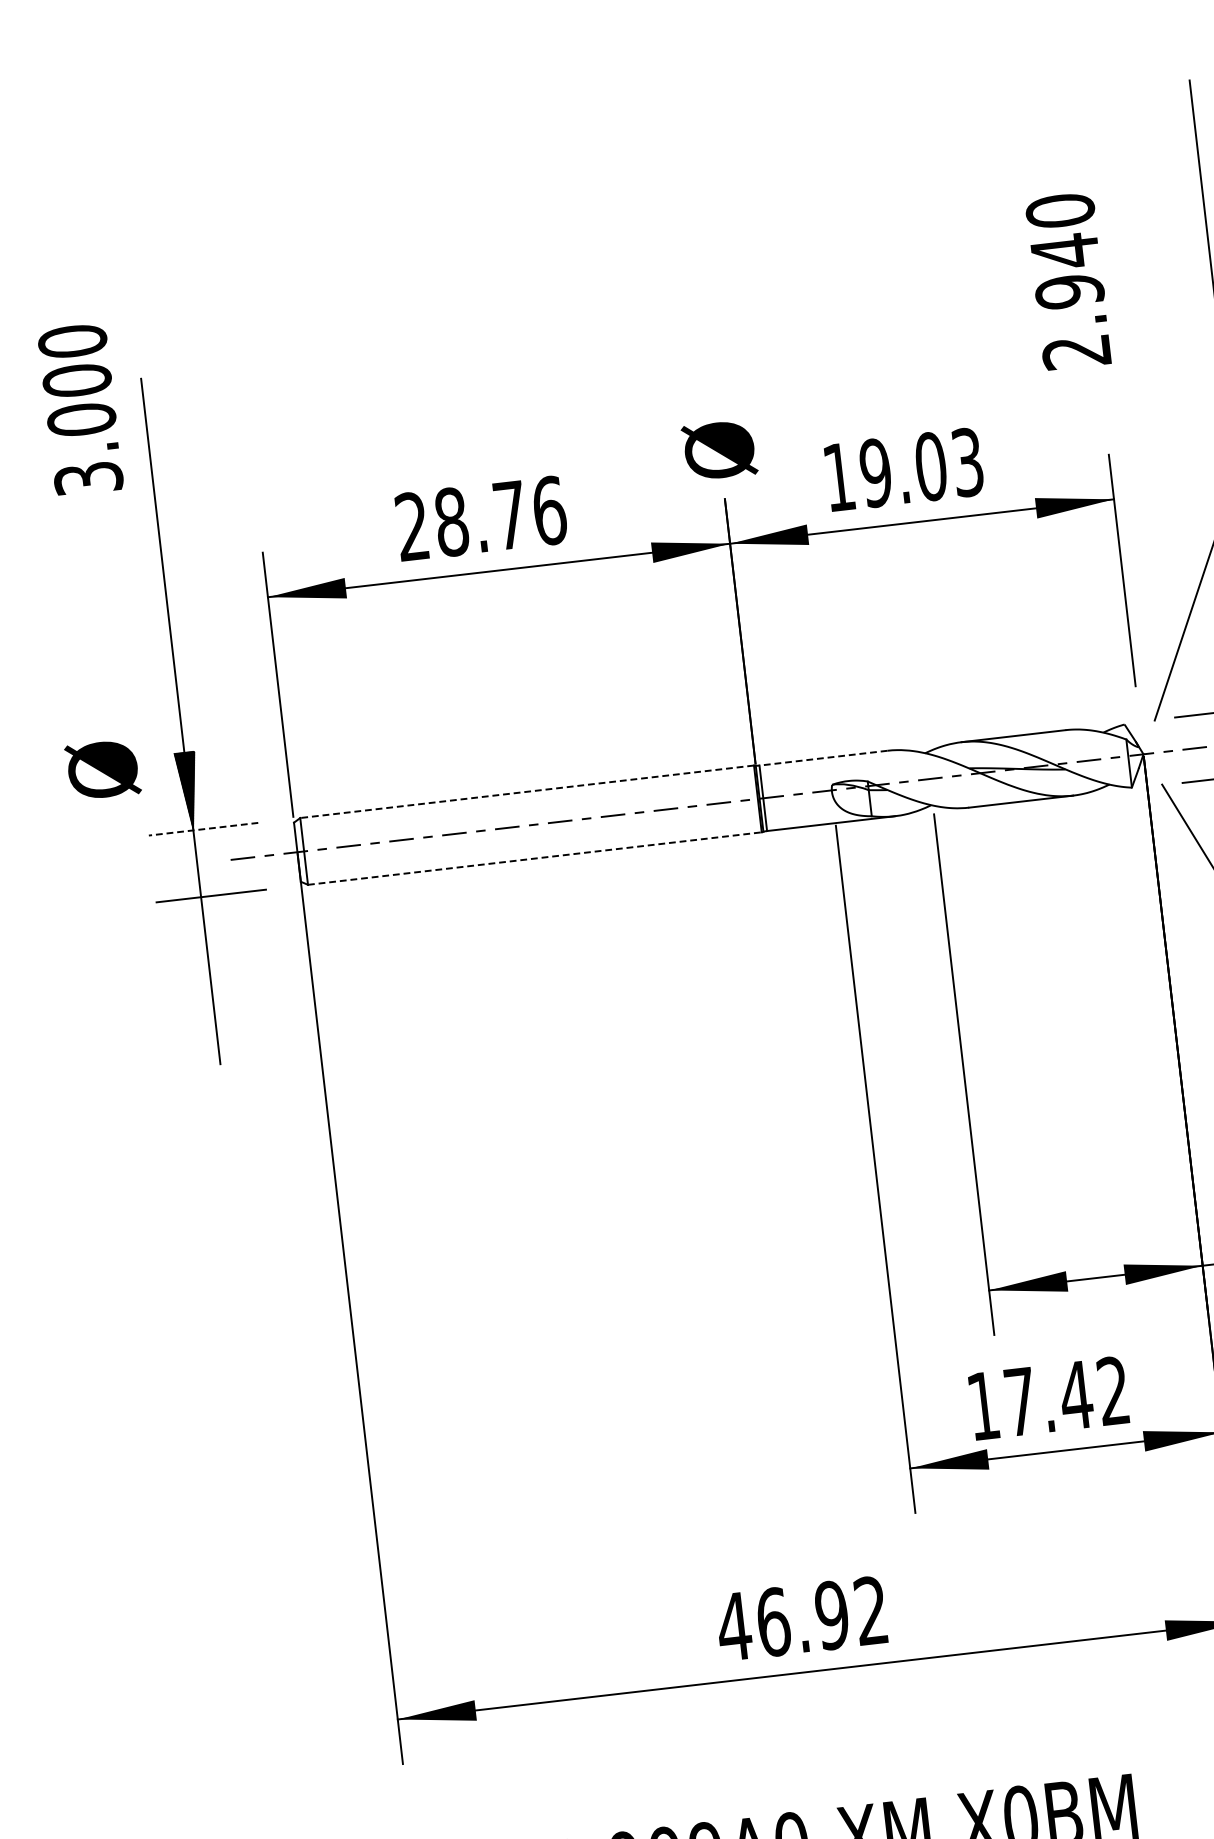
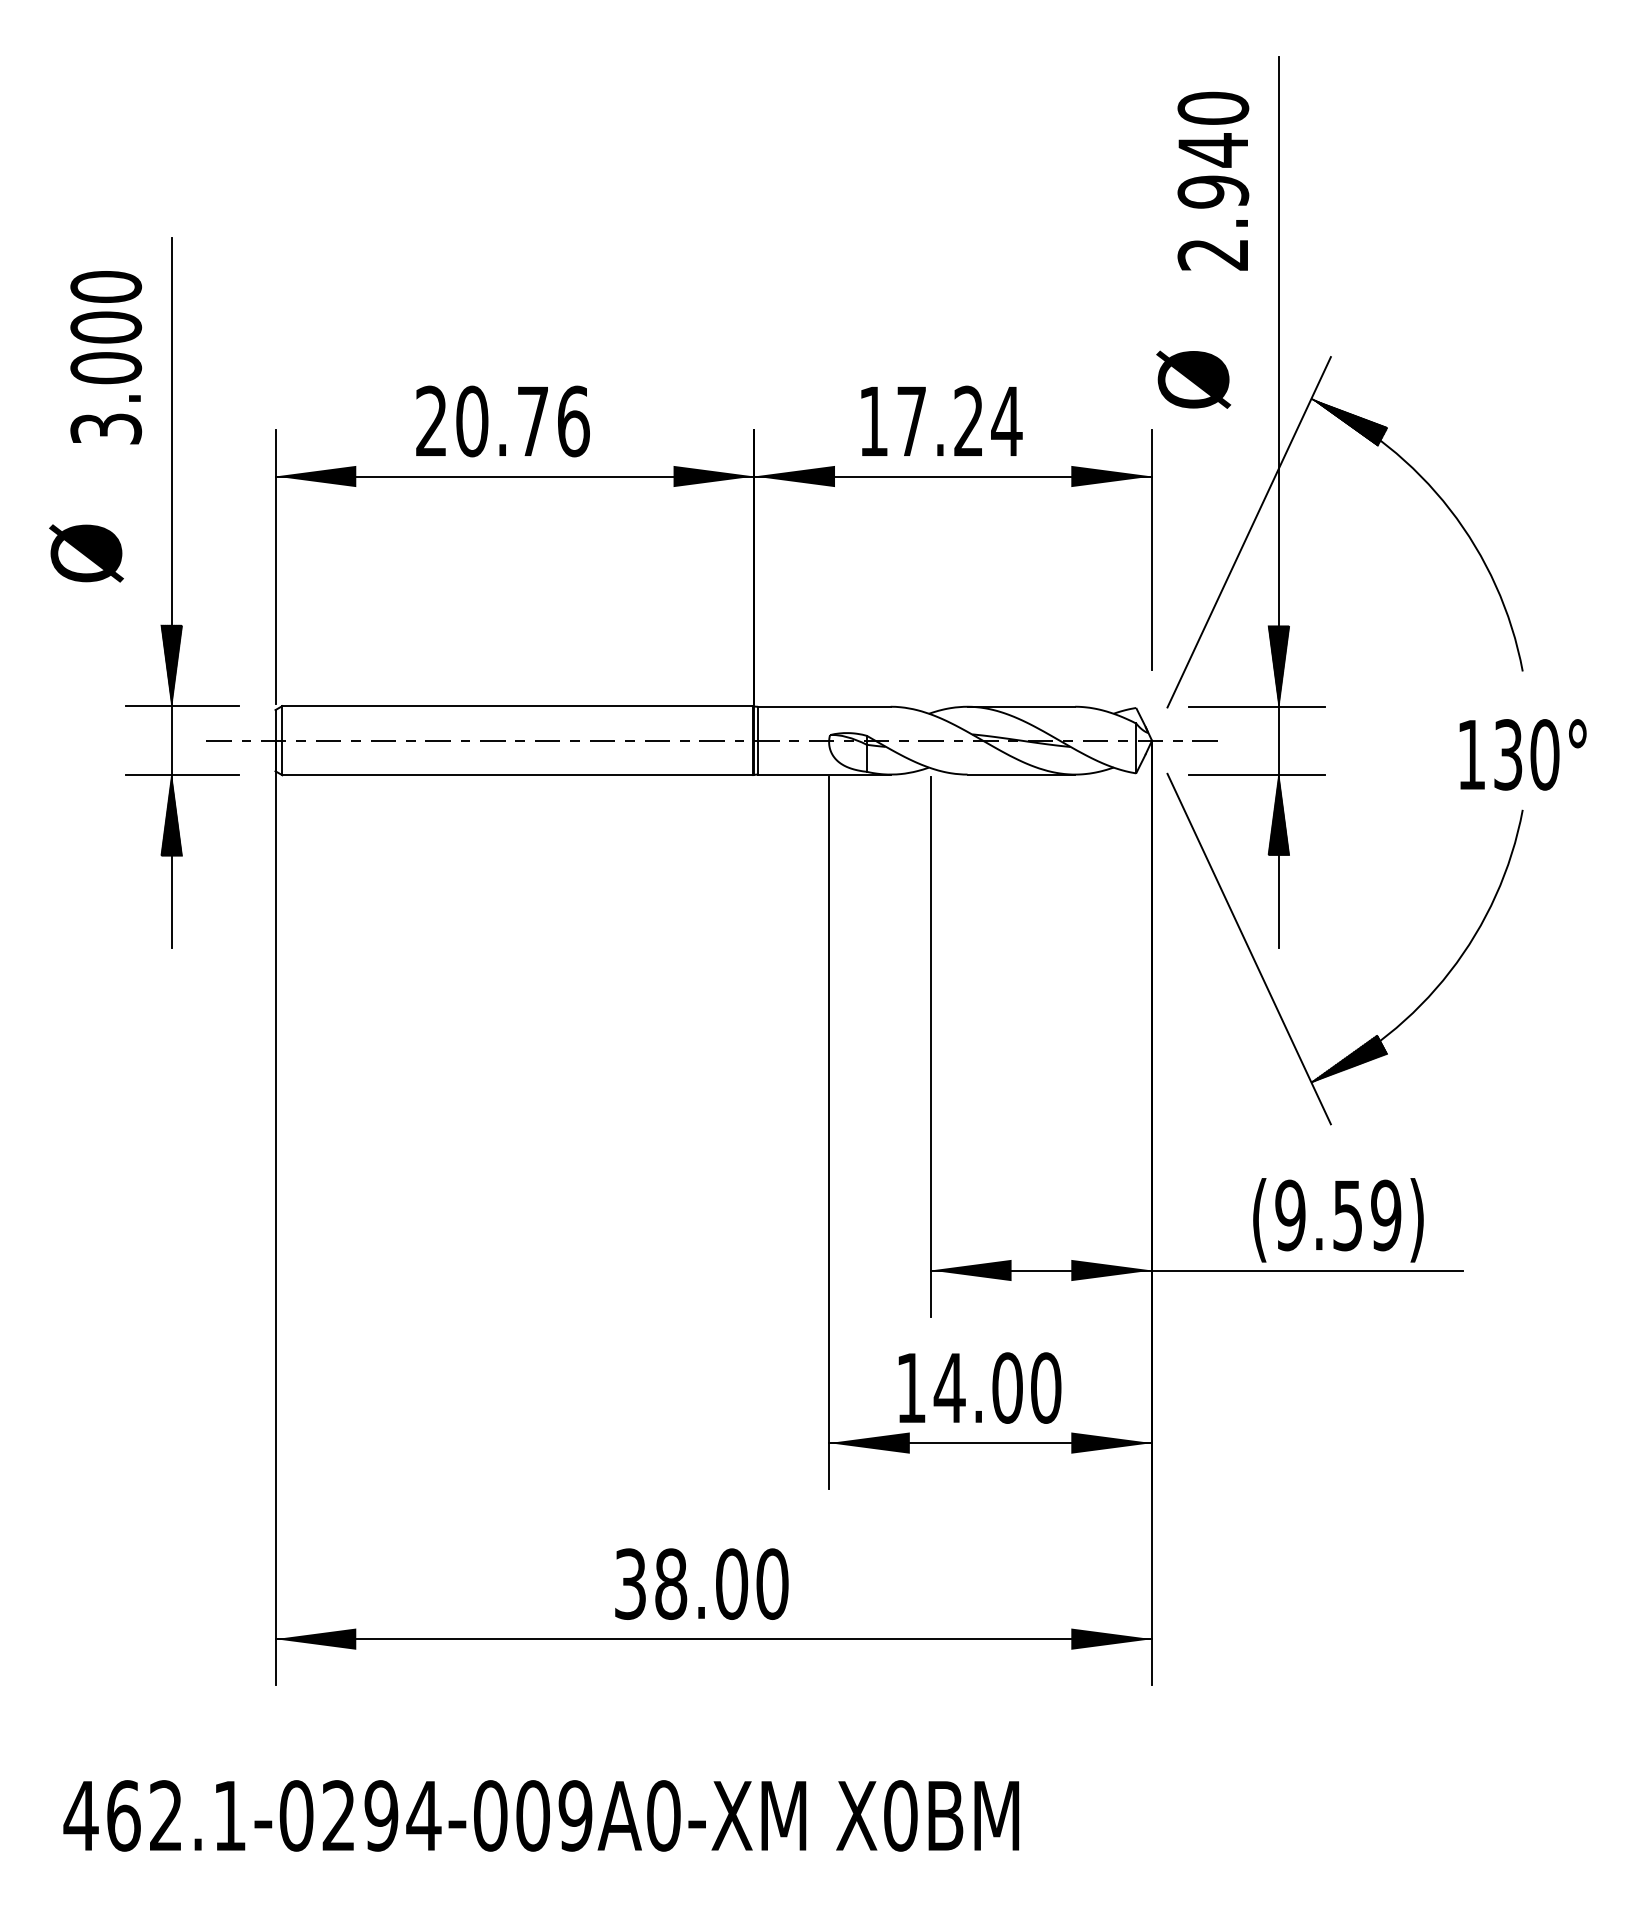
text: (1068, 280) -> (1213, 180), moved
text: (80, 409) -> (106, 357), moved
text: (719, 450) -> (1193, 379), moved
text: (922, 467) -> (959, 421), 19.03 -> 17.24
text: (451, 522) -> (472, 421), 28.76 -> 20.76
line: (822, 758) -> (823, 706), dashed -> solid
text: (103, 769) -> (86, 553), moved
line: (526, 792) -> (516, 706), dashed -> solid
line: (203, 829) -> (182, 706), dashed -> solid
line: (534, 858) -> (517, 775), dashed -> solid
hatch: (205, 936) -> (171, 815), added
text: (1066, 1395) -> (997, 1387), 17.42 -> 14.00
text: (801, 1618) -> (700, 1583), 46.92 -> 38.00

